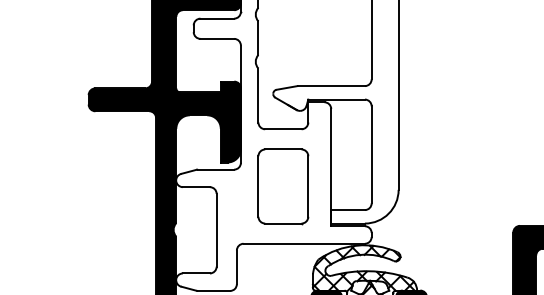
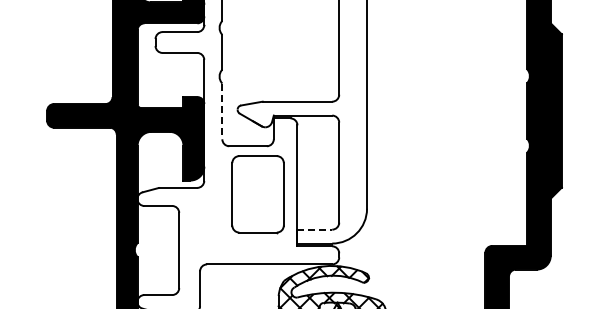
line: (258, 95) -> (222, 111), solid -> dashed
part: (282, 186) -> (257, 194), moved
line: (348, 209) -> (315, 229), solid -> dashed

